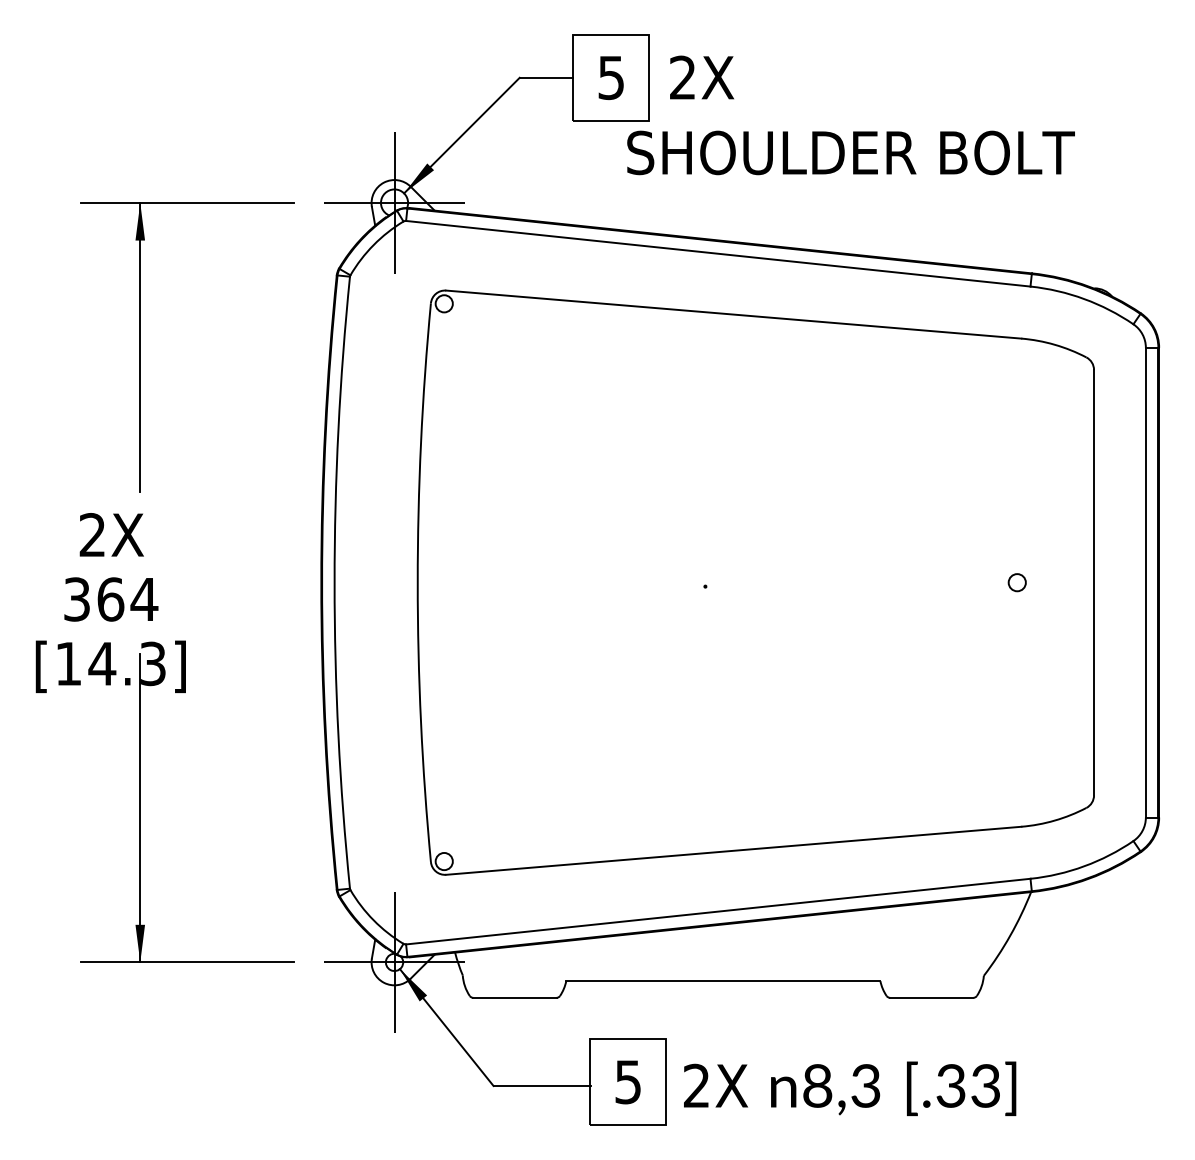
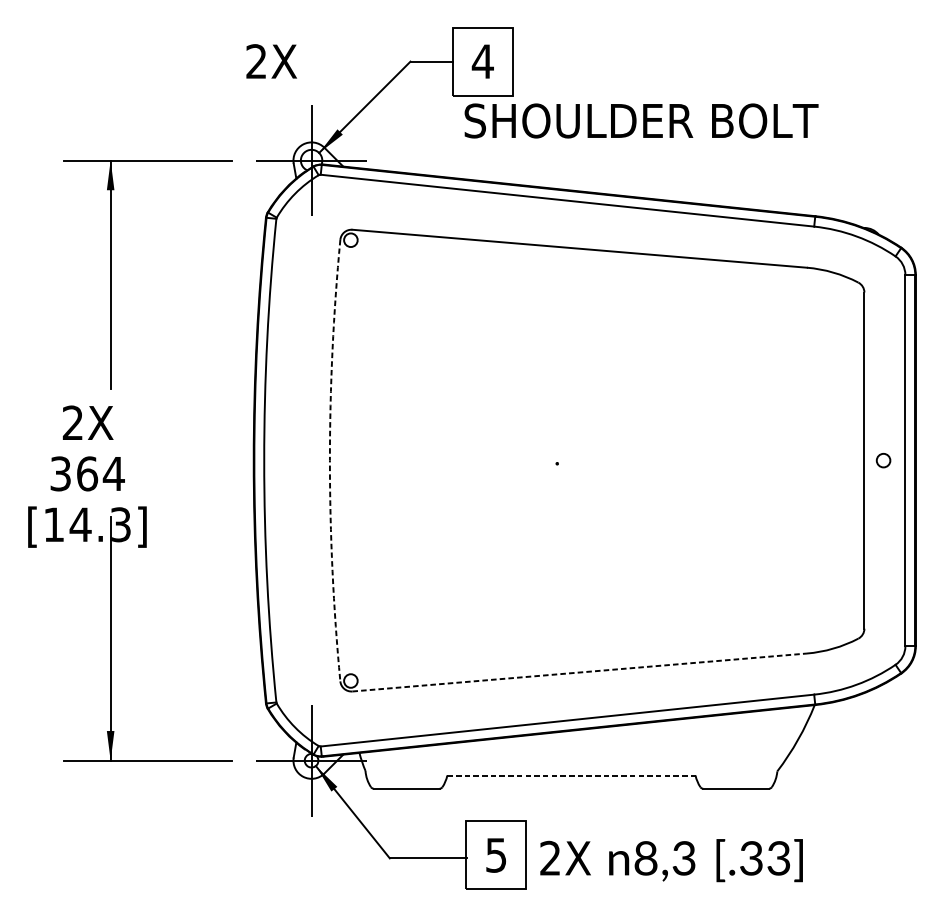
text: (701, 77) -> (271, 61), moved
text: (611, 78) -> (483, 62), 5 -> 4
text: (850, 152) -> (641, 120), moved
arc: (417, 582) -> (329, 460), solid -> dashed
circle: (1016, 582) -> (882, 460), moved
line: (733, 850) -> (579, 672), solid -> dashed
line: (723, 981) -> (571, 775), solid -> dashed

